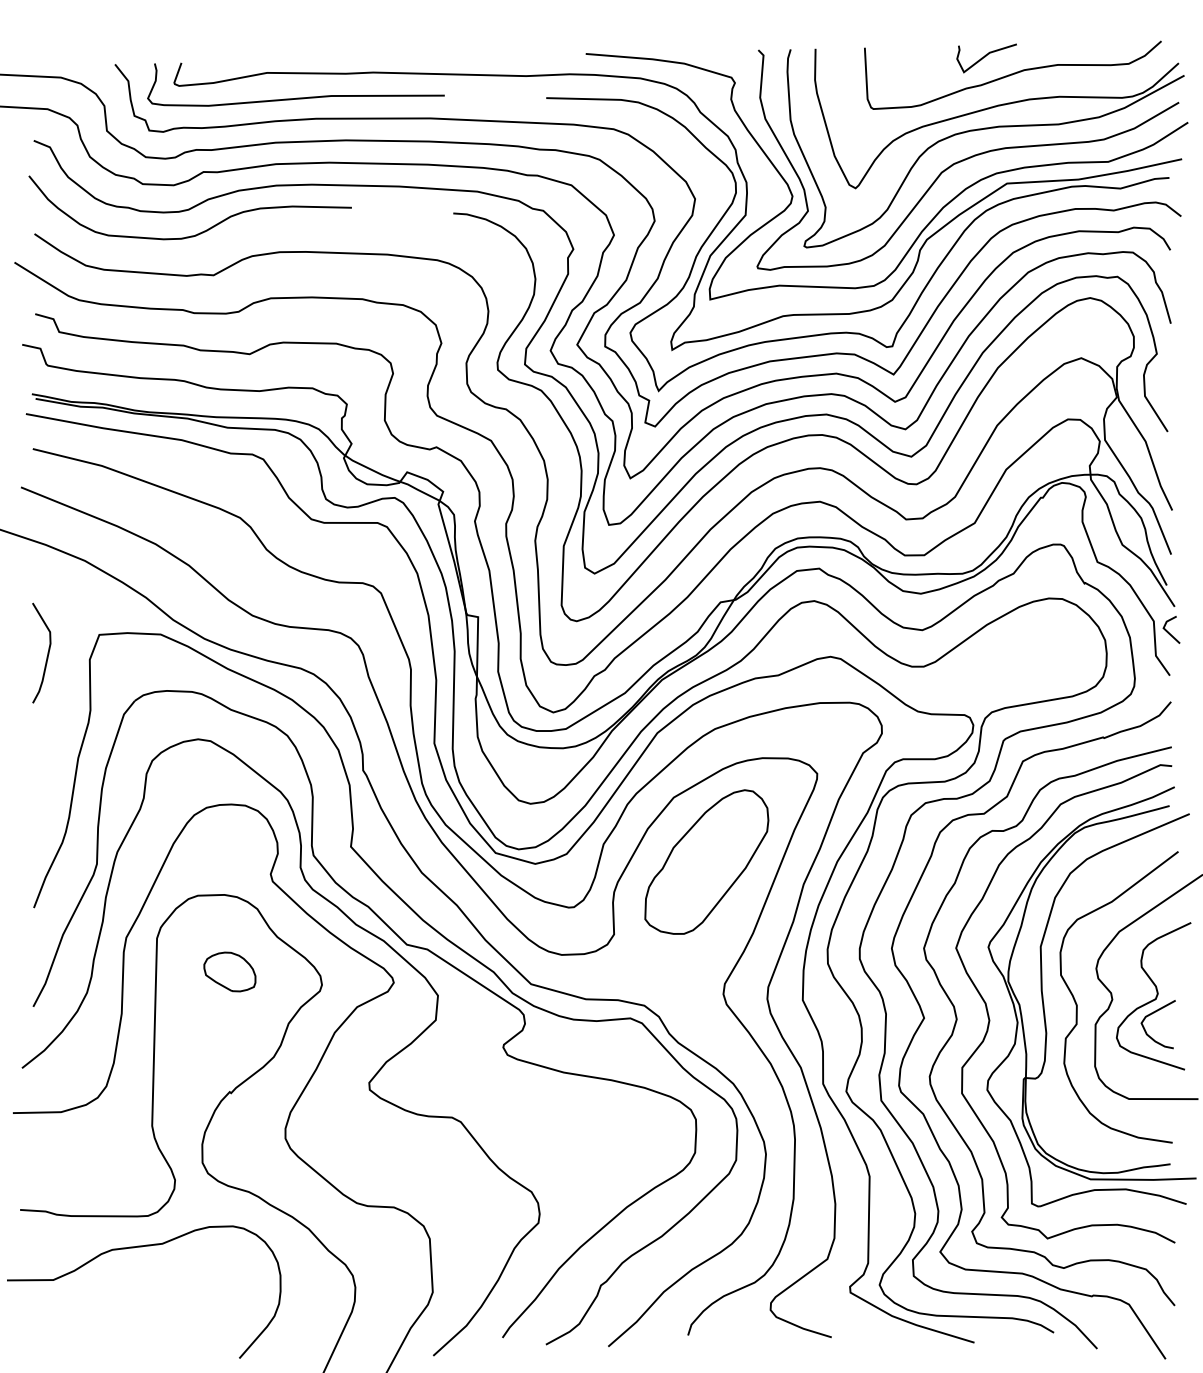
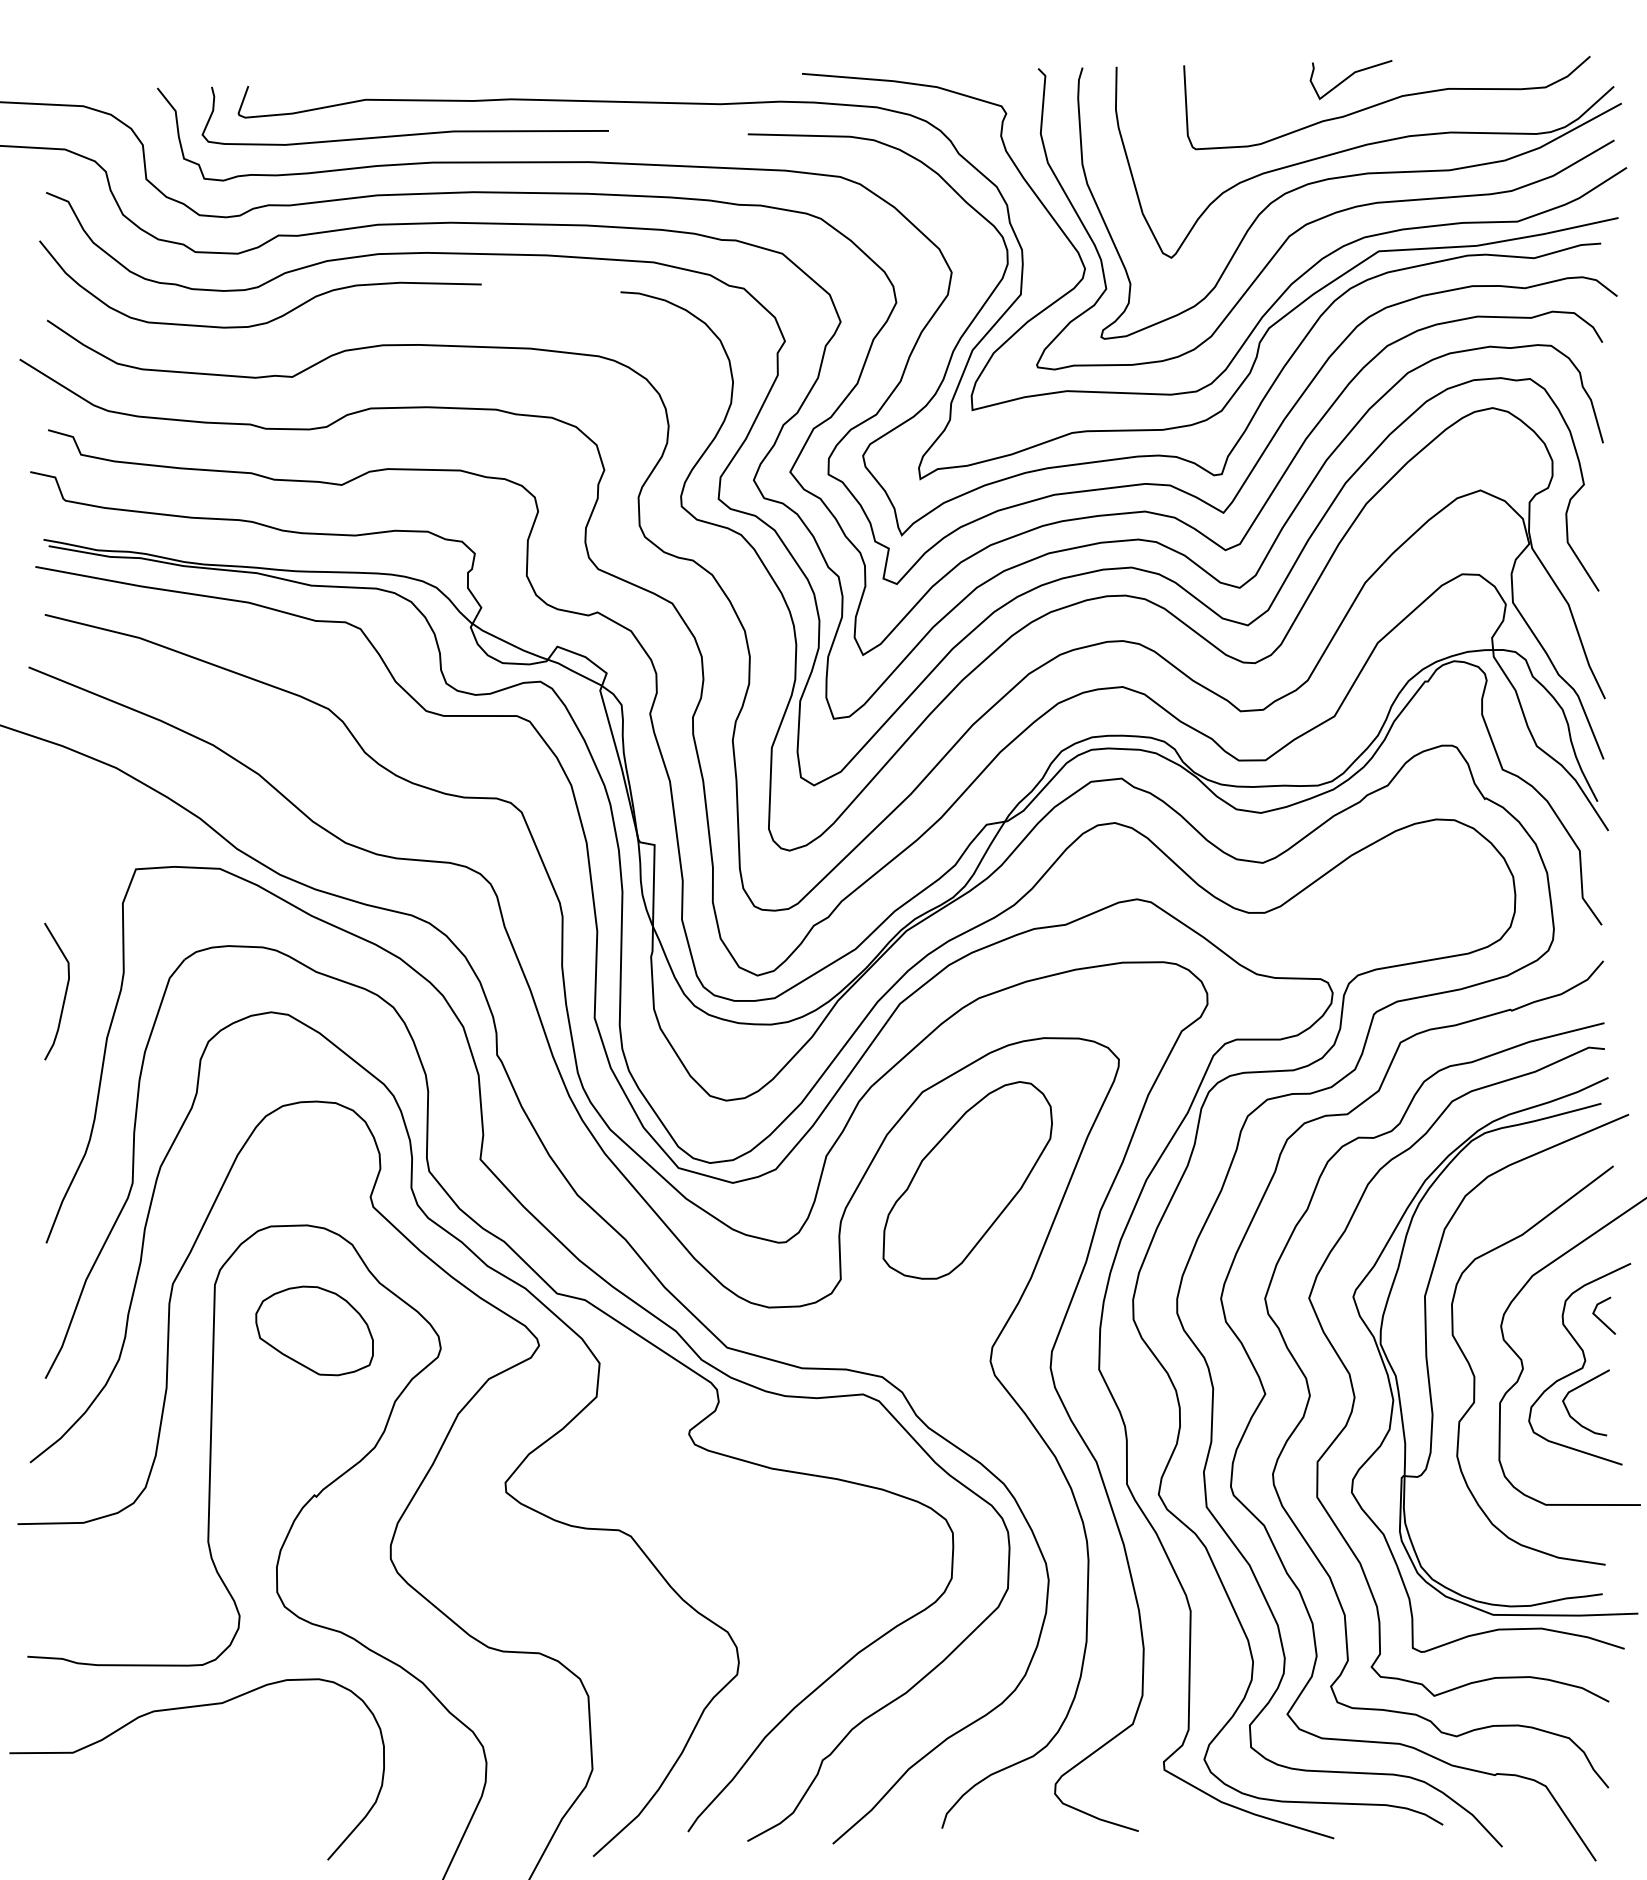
line: (1168, 631) -> (1599, 1317), moved
curve: (47, 652) -> (64, 990), moved
part: (229, 971) -> (314, 1330), size x1.67

